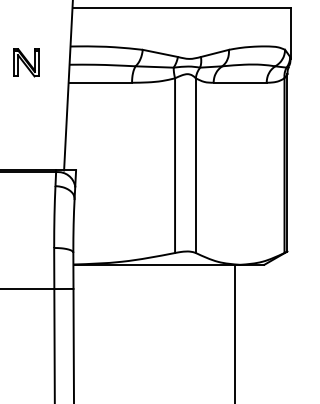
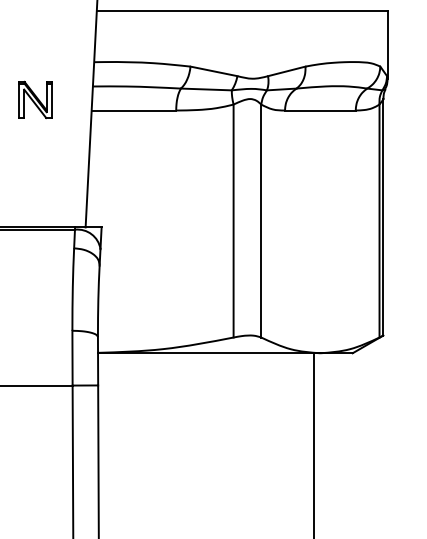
part: (26, 62) -> (35, 99), moved

